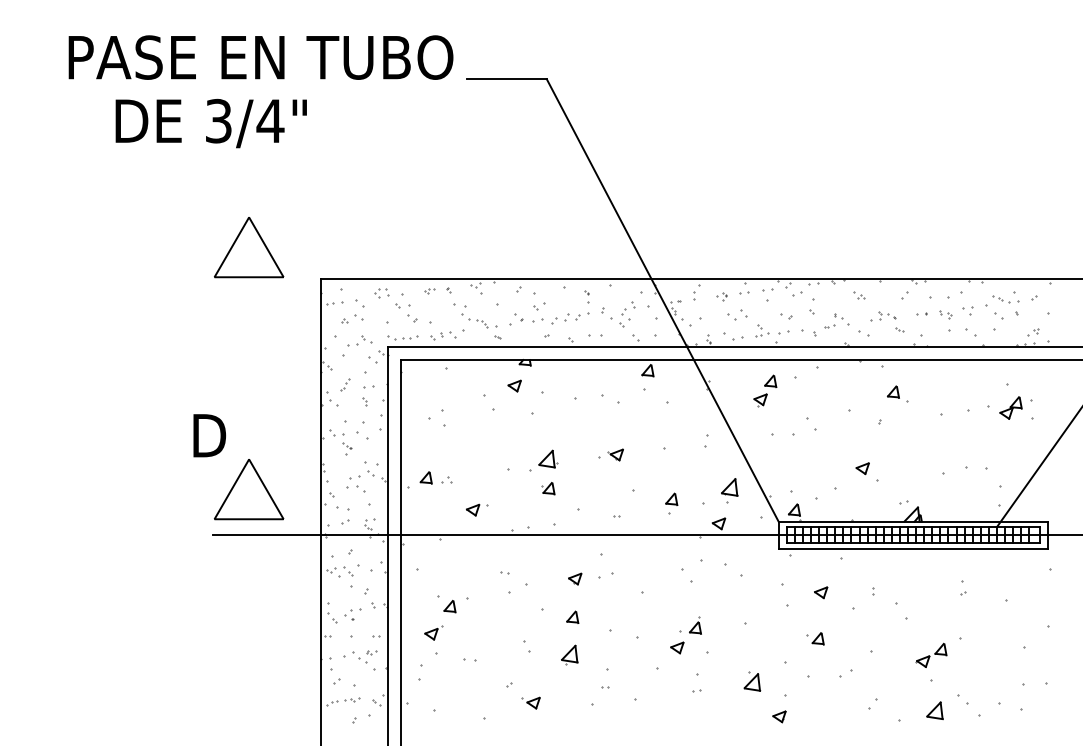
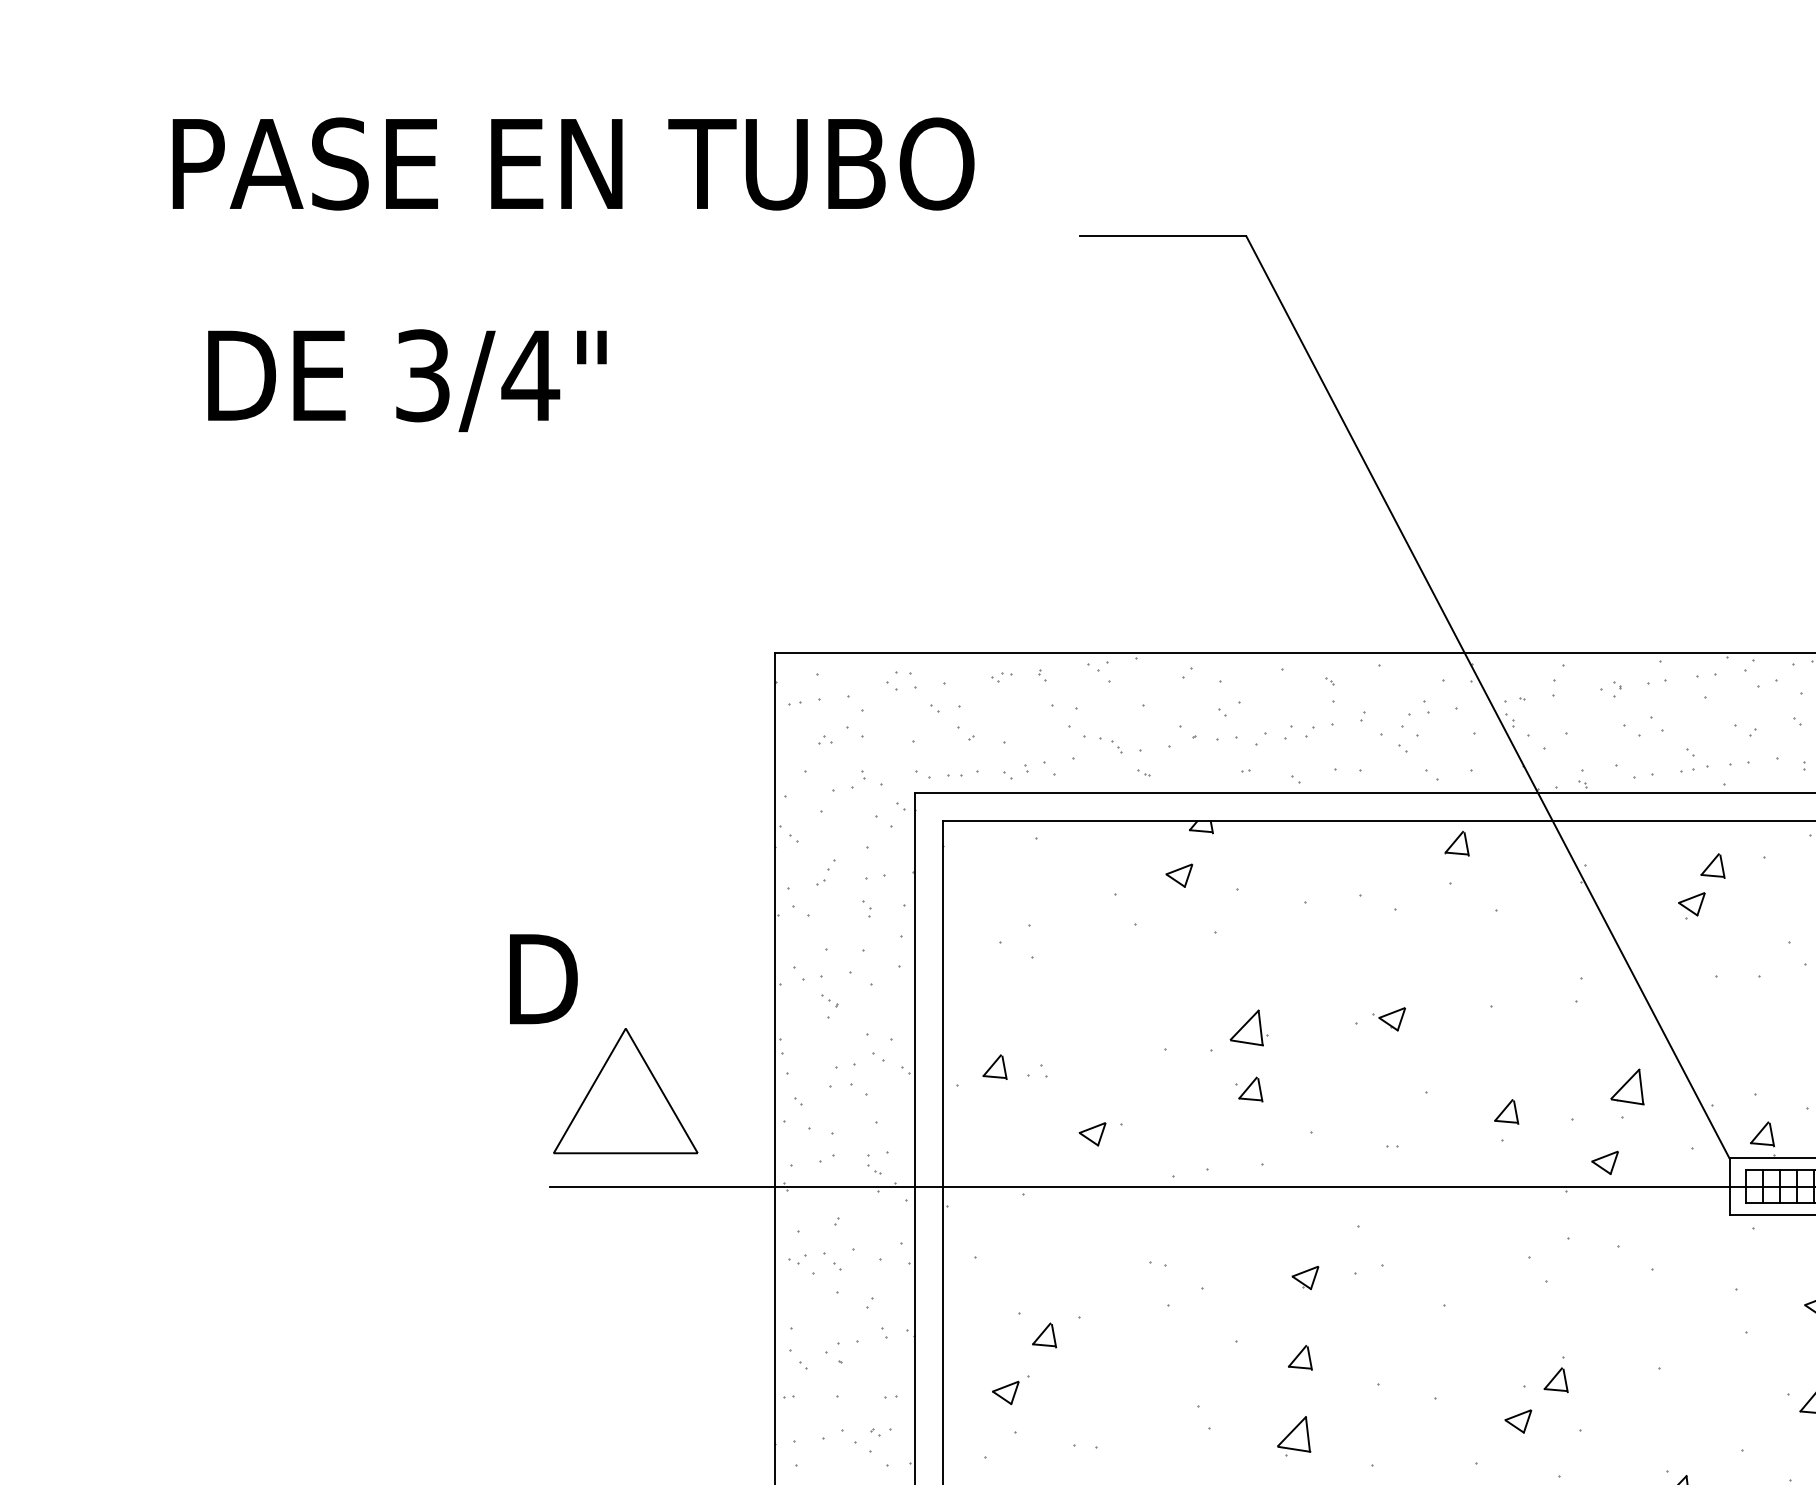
text: (260, 57) -> (572, 163), moved
text: (210, 123) -> (405, 380), moved
part: (249, 247) -> (626, 586), removed

